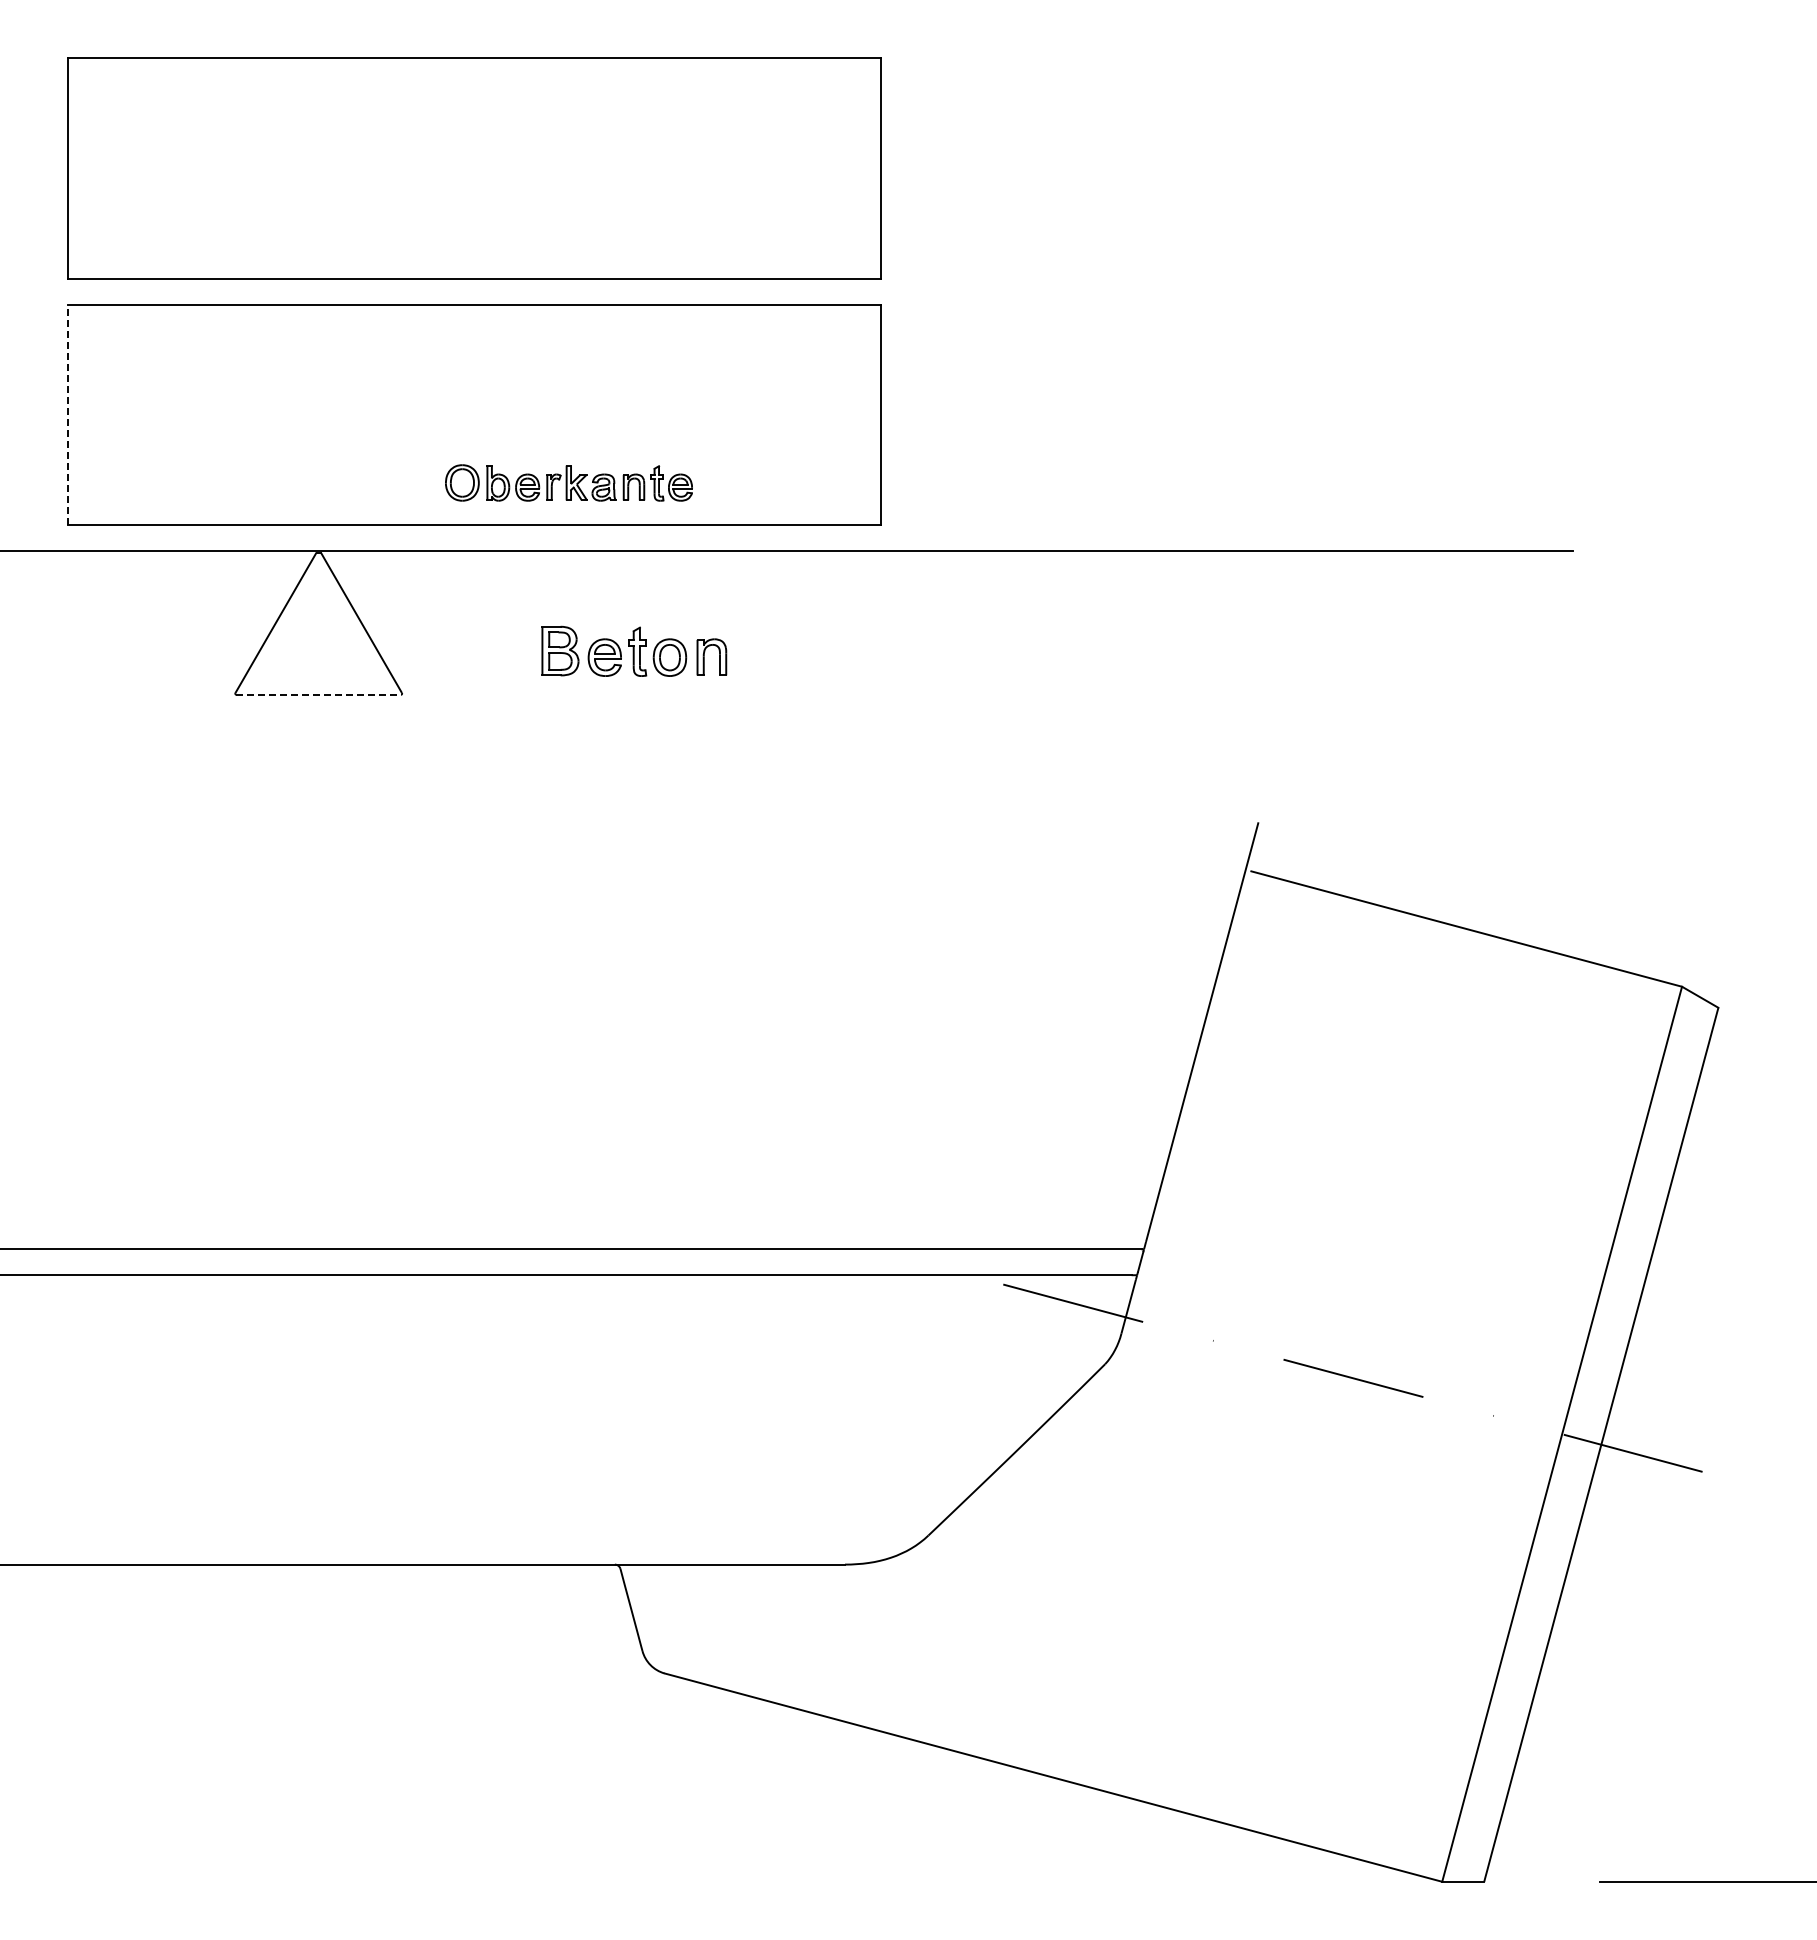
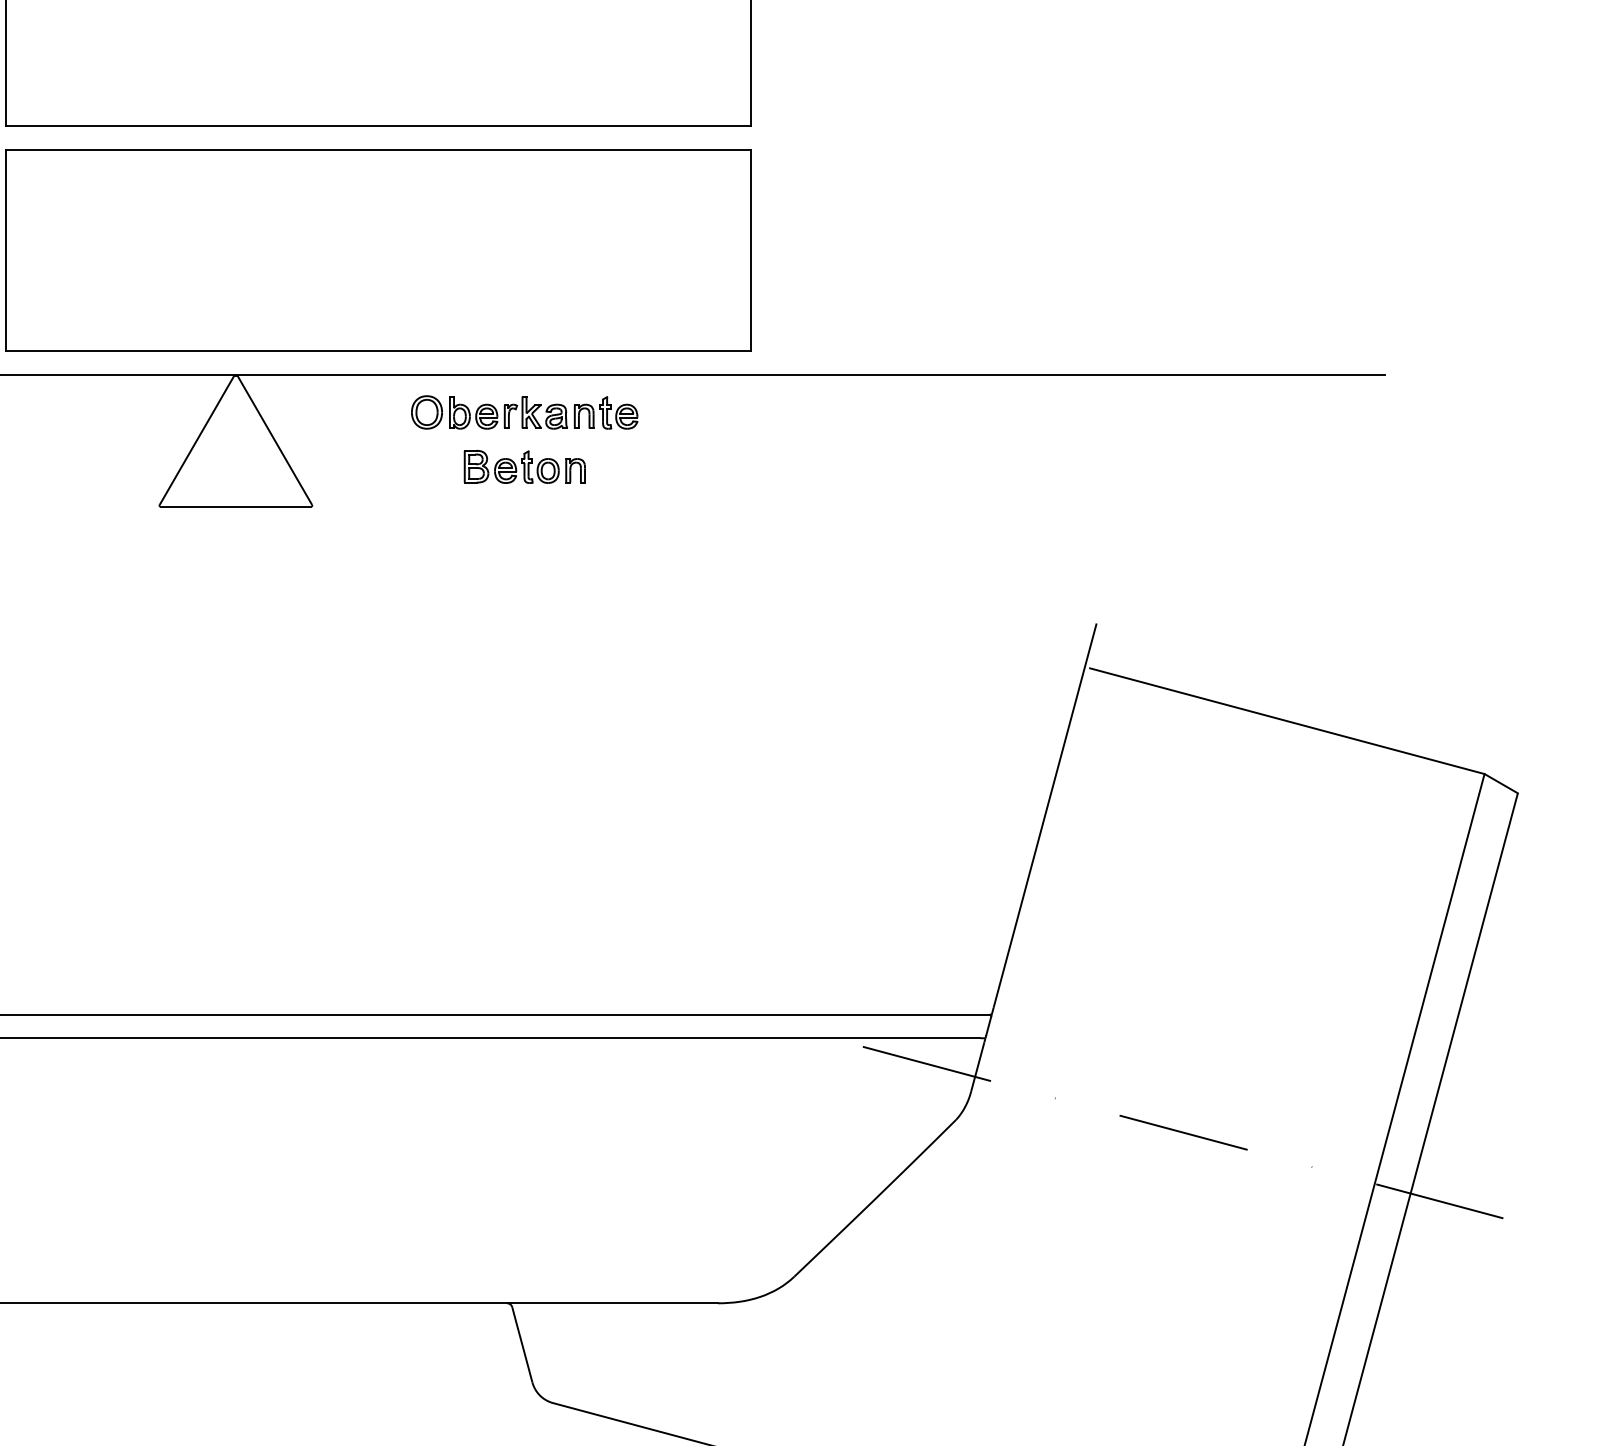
line: (67, 415) -> (5, 250), dashed -> solid
part: (568, 482) -> (524, 412), moved
part: (633, 651) -> (524, 466), size x0.71
line: (319, 694) -> (236, 506), dashed -> solid

